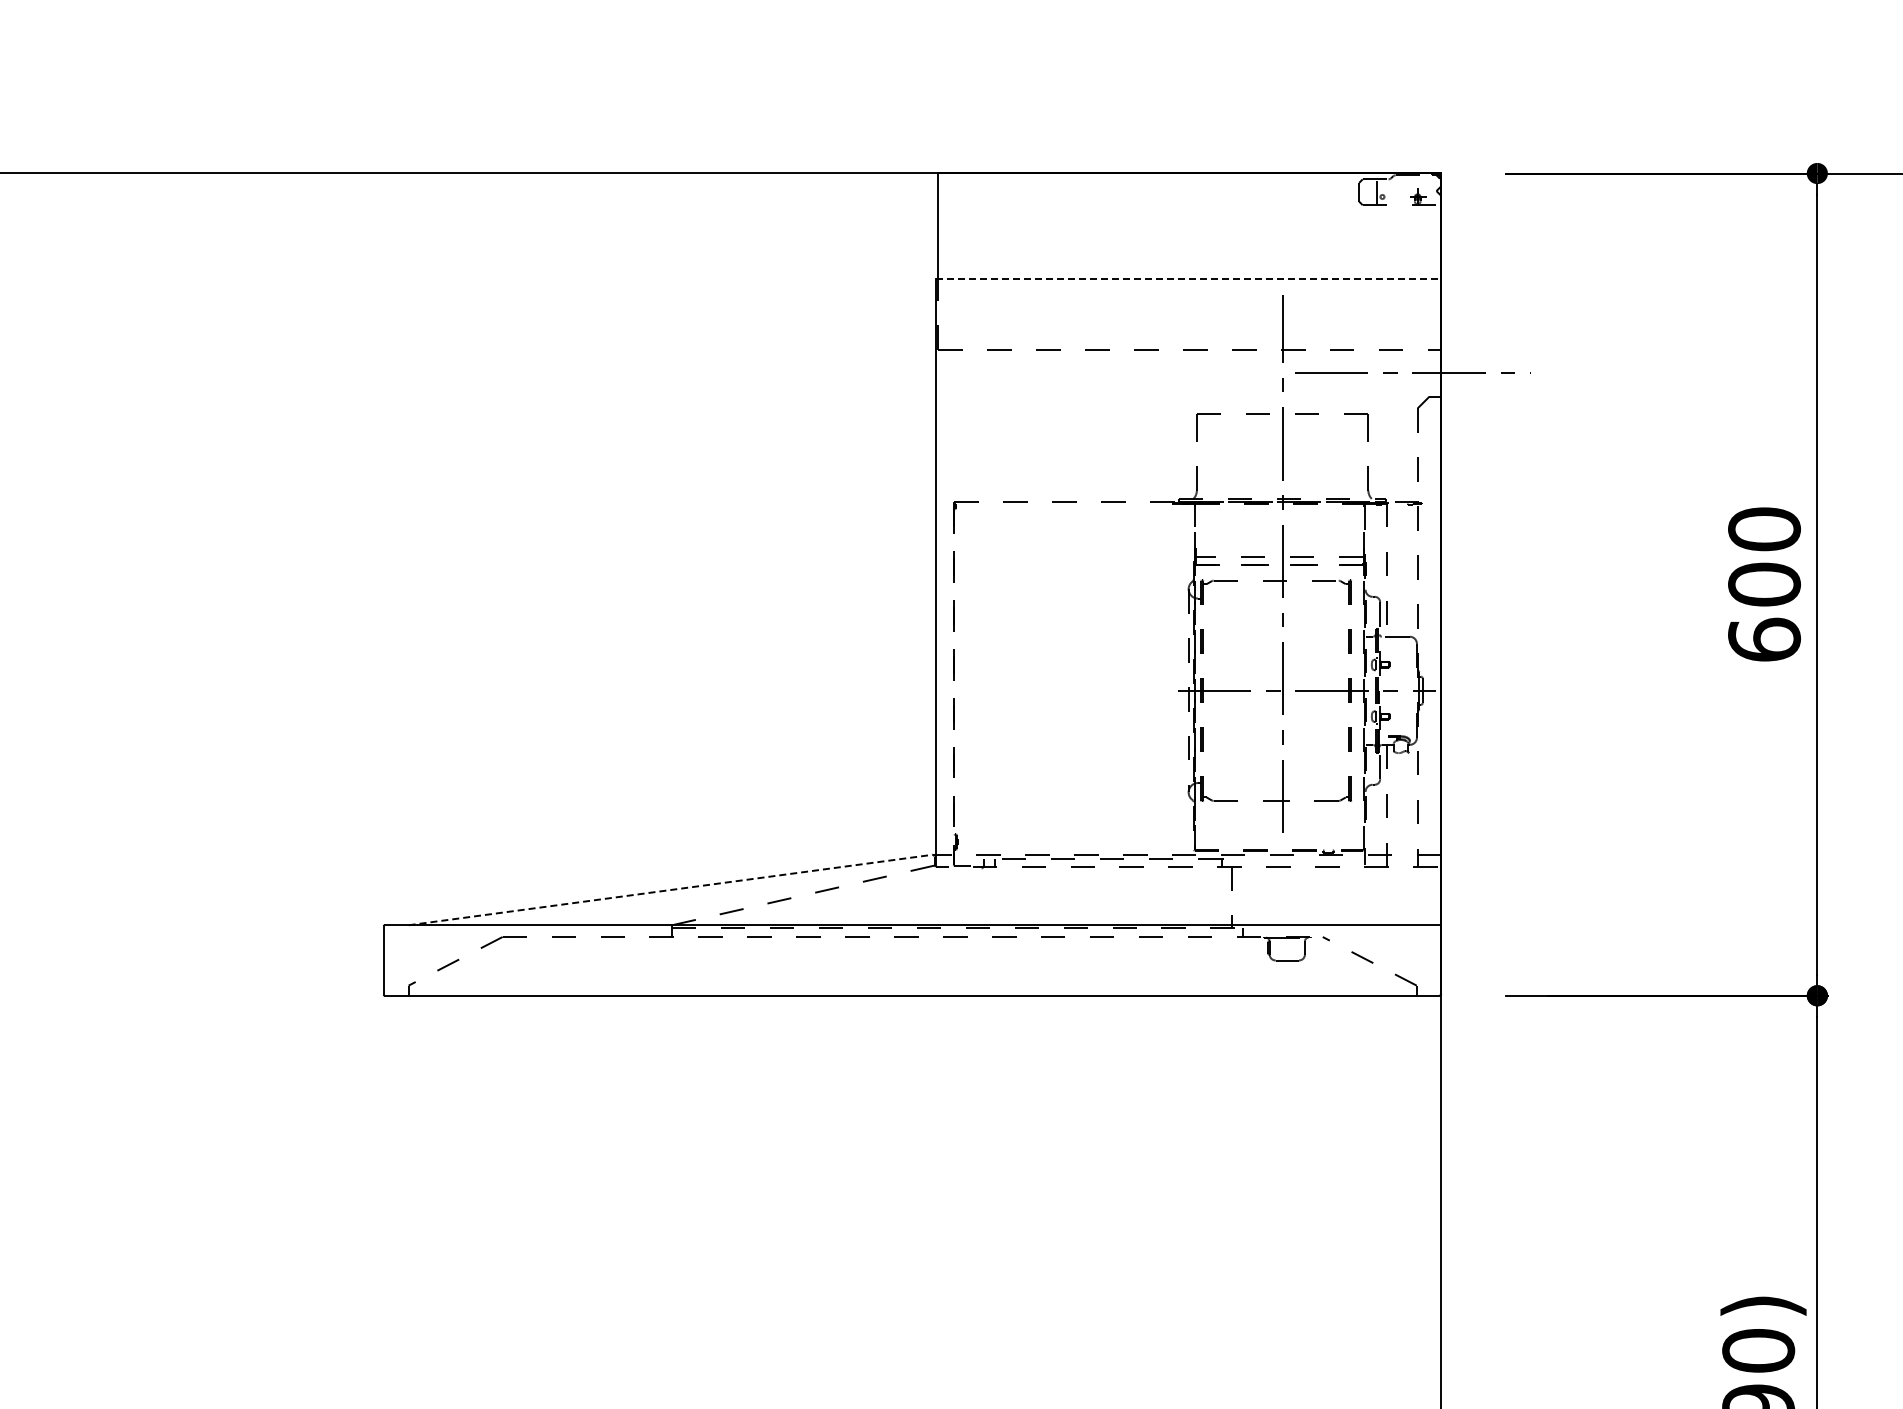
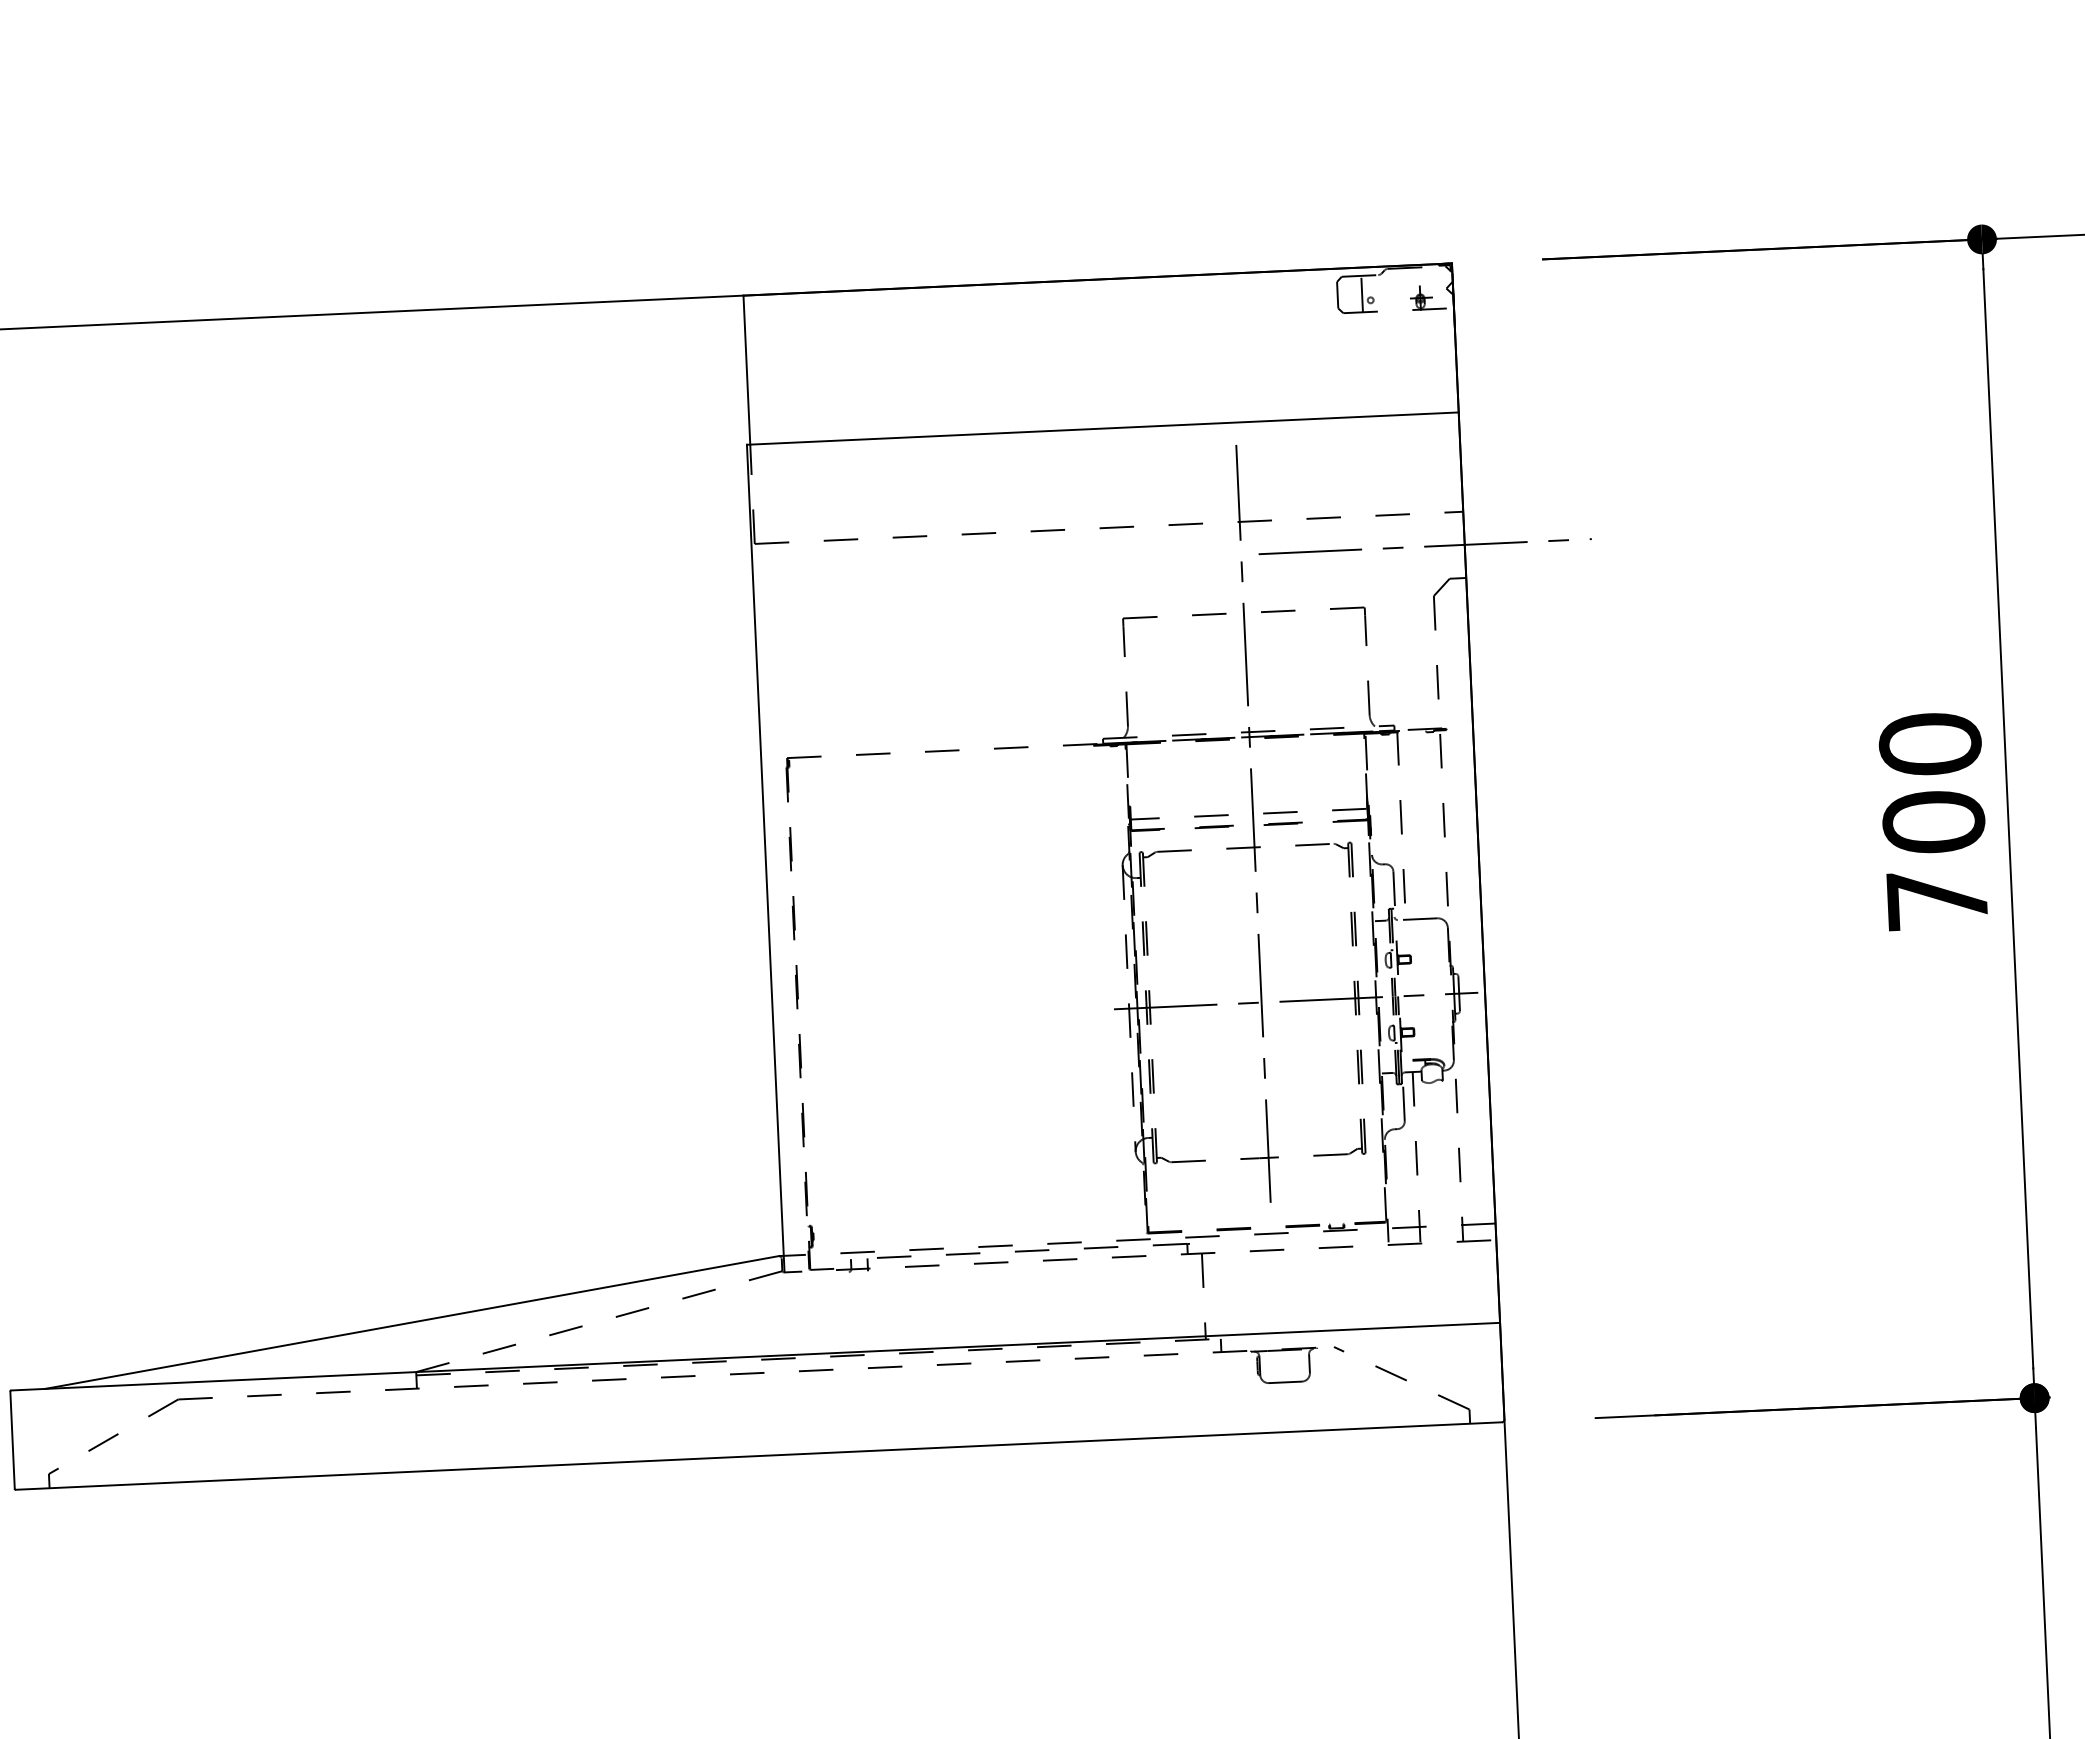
line: (1188, 279) -> (1102, 429), dashed -> solid
text: (1764, 639) -> (1937, 899), 600 -> 700
line: (671, 889) -> (413, 1321), dashed -> solid

